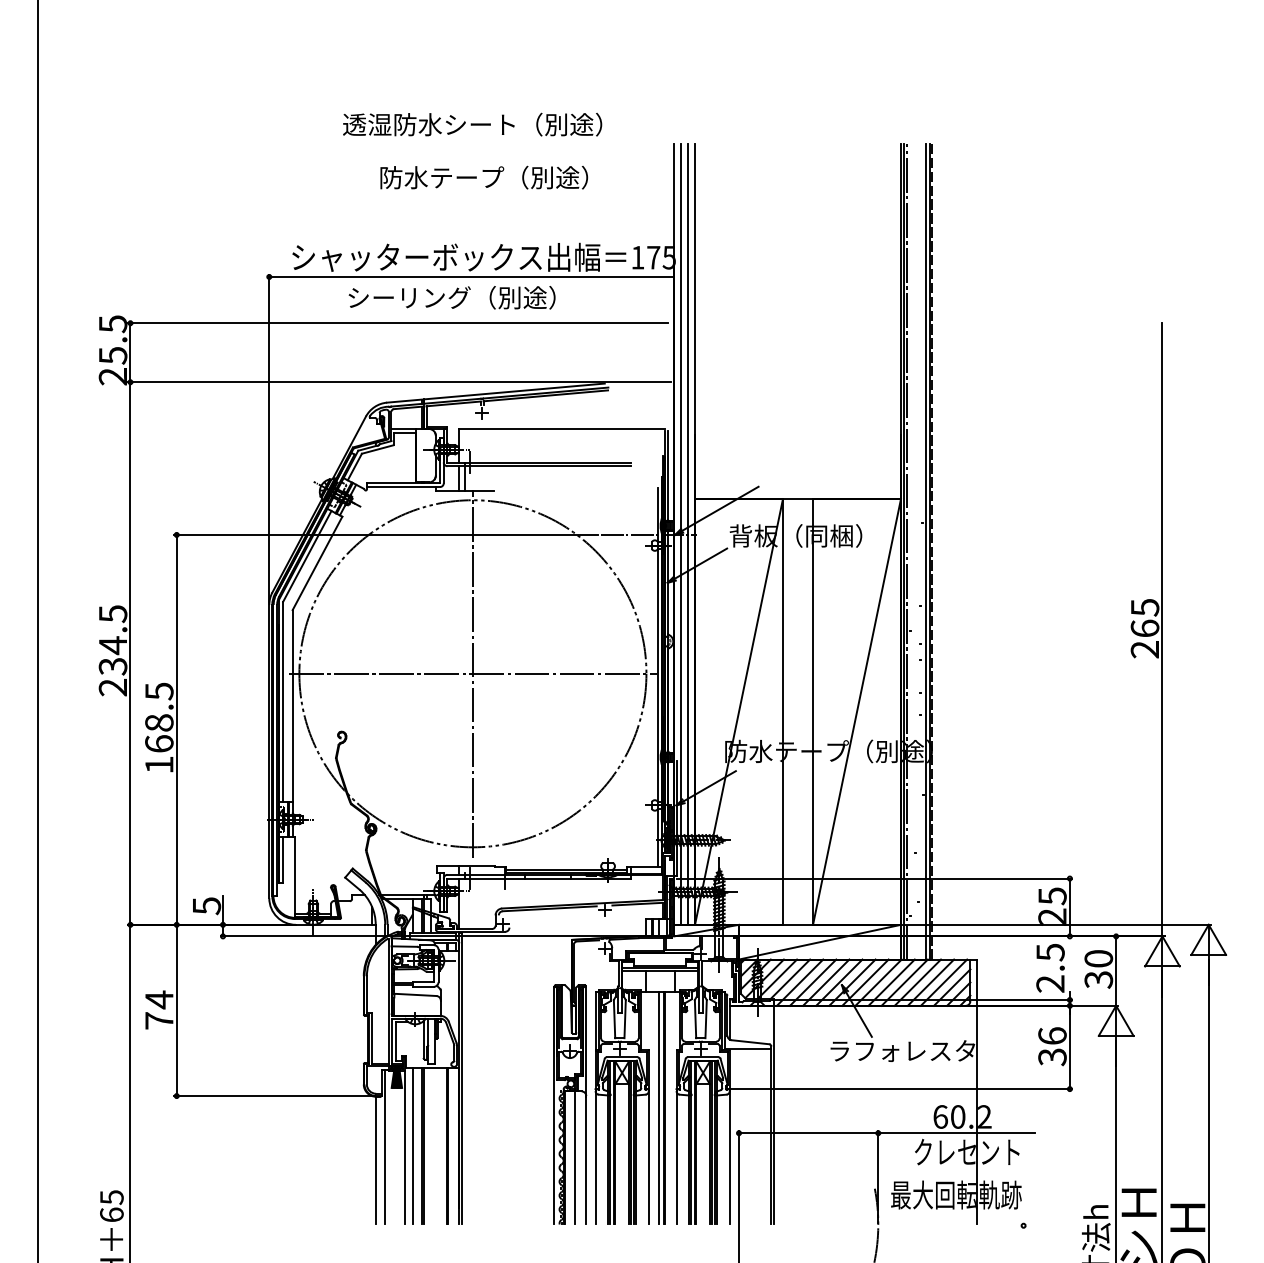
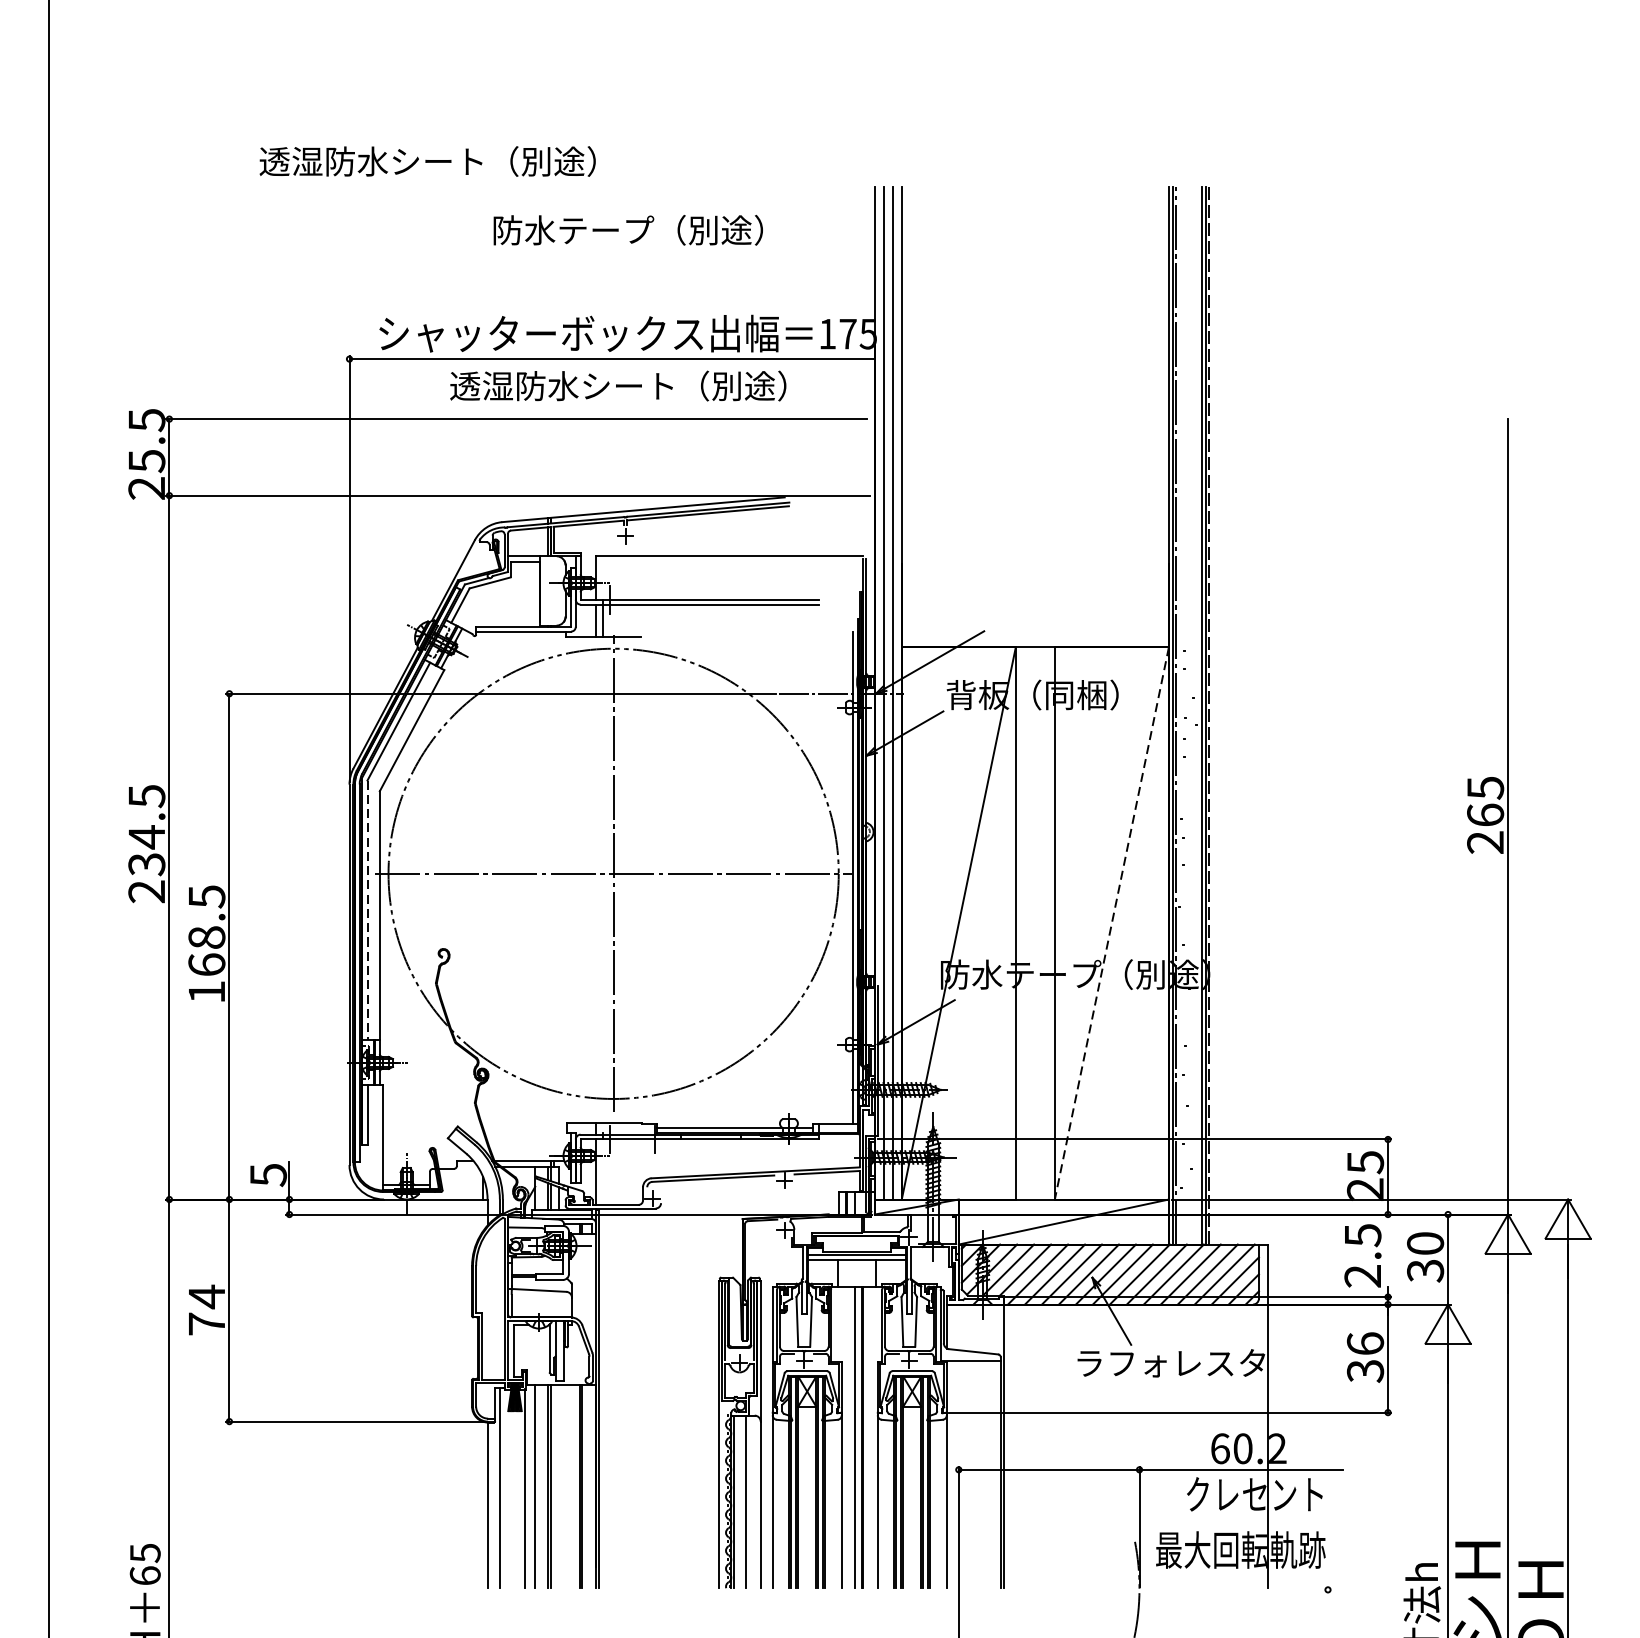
text: (472, 124) -> (427, 161), moved
text: (476, 297) -> (618, 385), シーリング（別途） -> 透湿防水シート（別途）
line: (283, 702) -> (367, 911), solid -> dashed
line: (856, 712) -> (1111, 924), solid -> dashed

